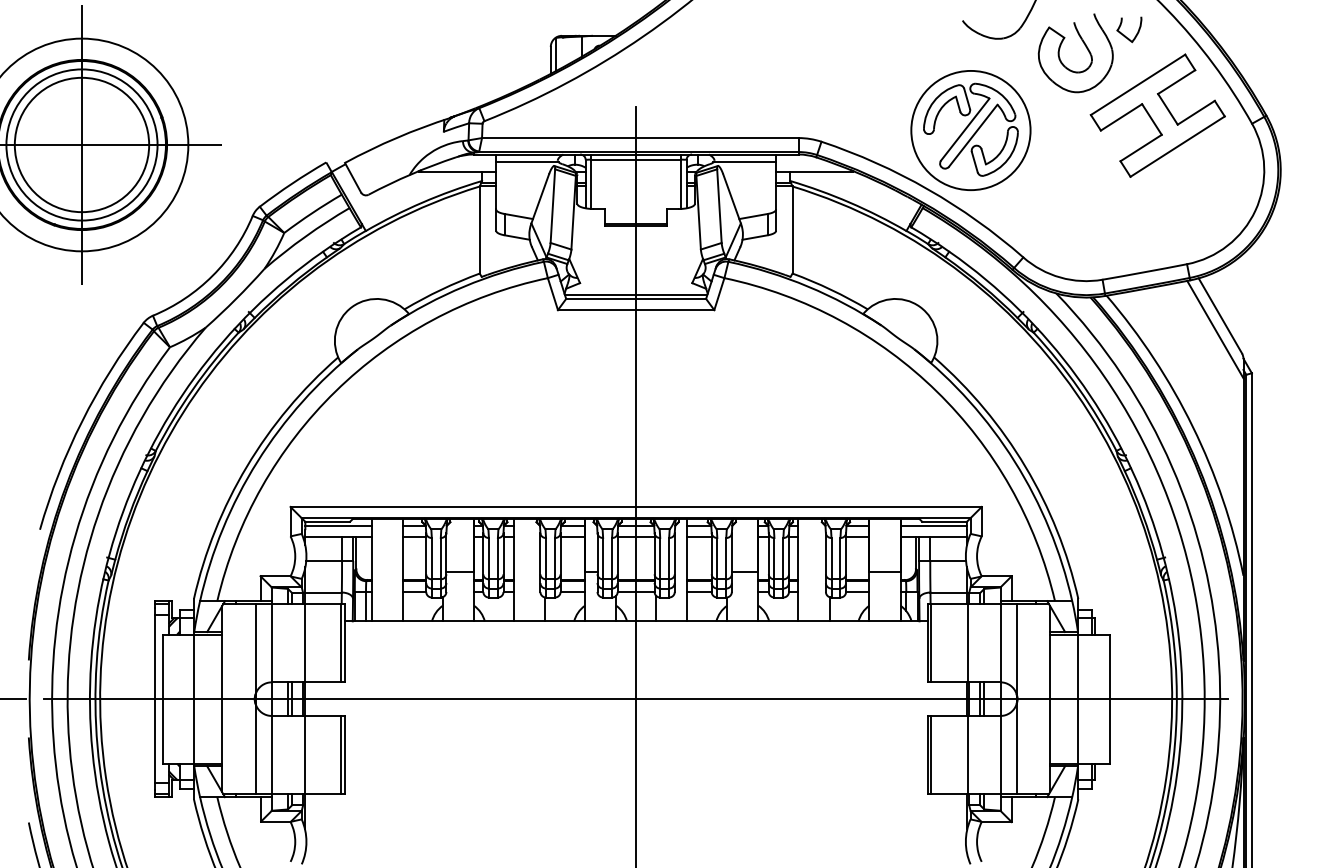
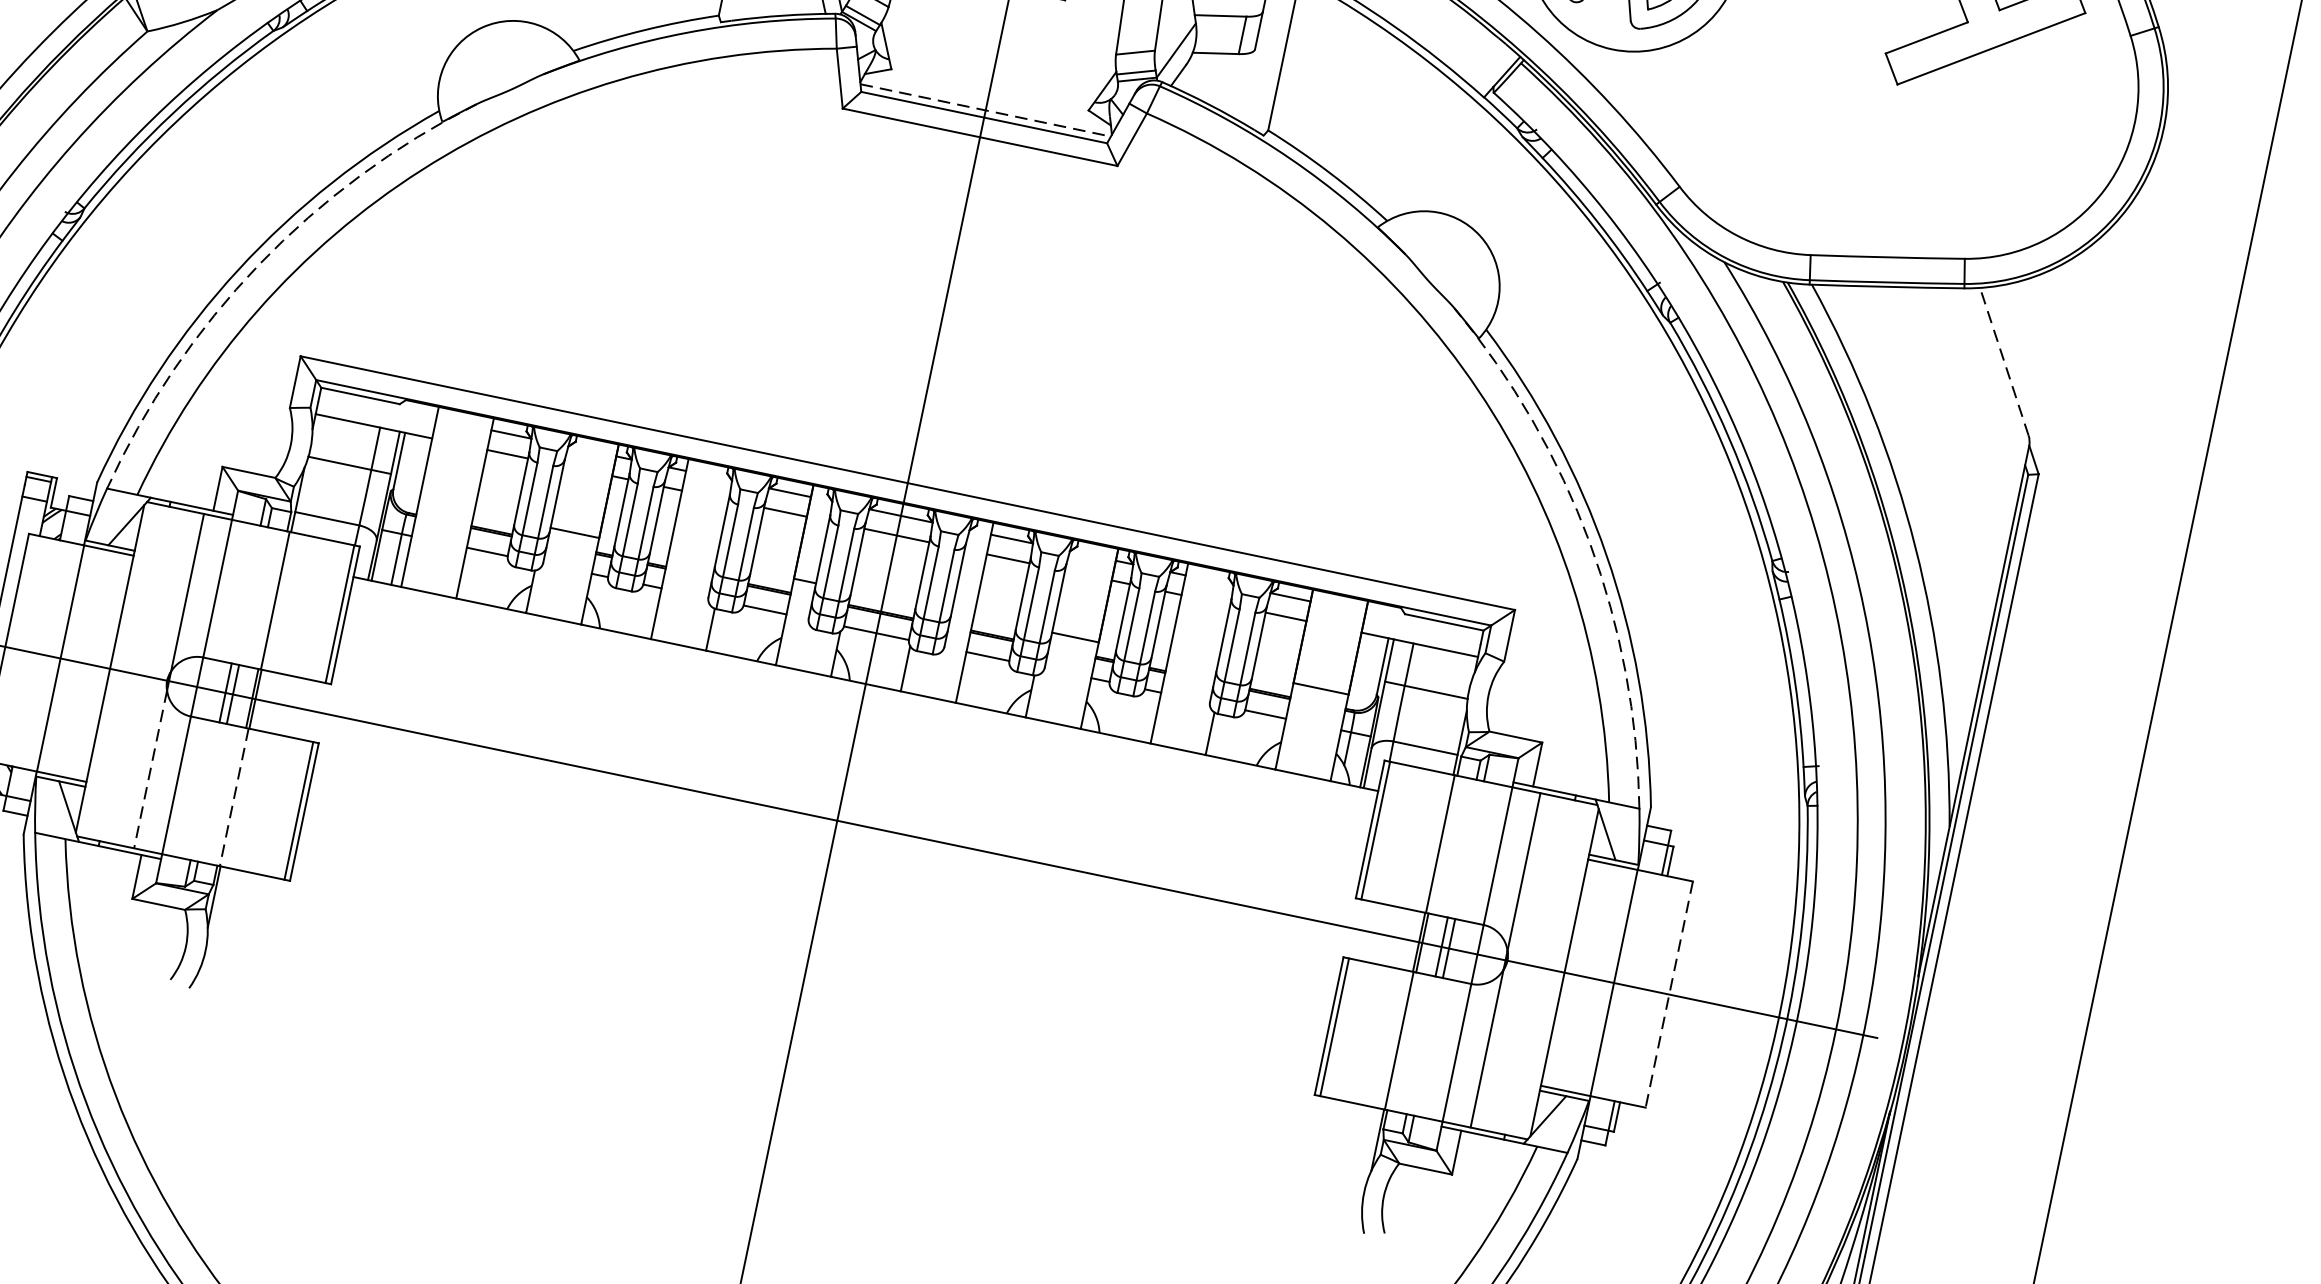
line: (636, 294) -> (986, 109), solid -> dashed
line: (1220, 315) -> (2004, 361), solid -> dashed
line: (1215, 329) -> (1990, 383), removed
arc: (257, 461) -> (259, 264), solid -> dashed
arc: (1014, 461) -> (1589, 542), solid -> dashed
line: (338, 525) -> (378, 406), removed
line: (933, 525) -> (1423, 624), removed
line: (1109, 699) -> (1668, 995), solid -> dashed
line: (255, 749) -> (150, 769), solid -> dashed
line: (304, 755) -> (233, 798), solid -> dashed

